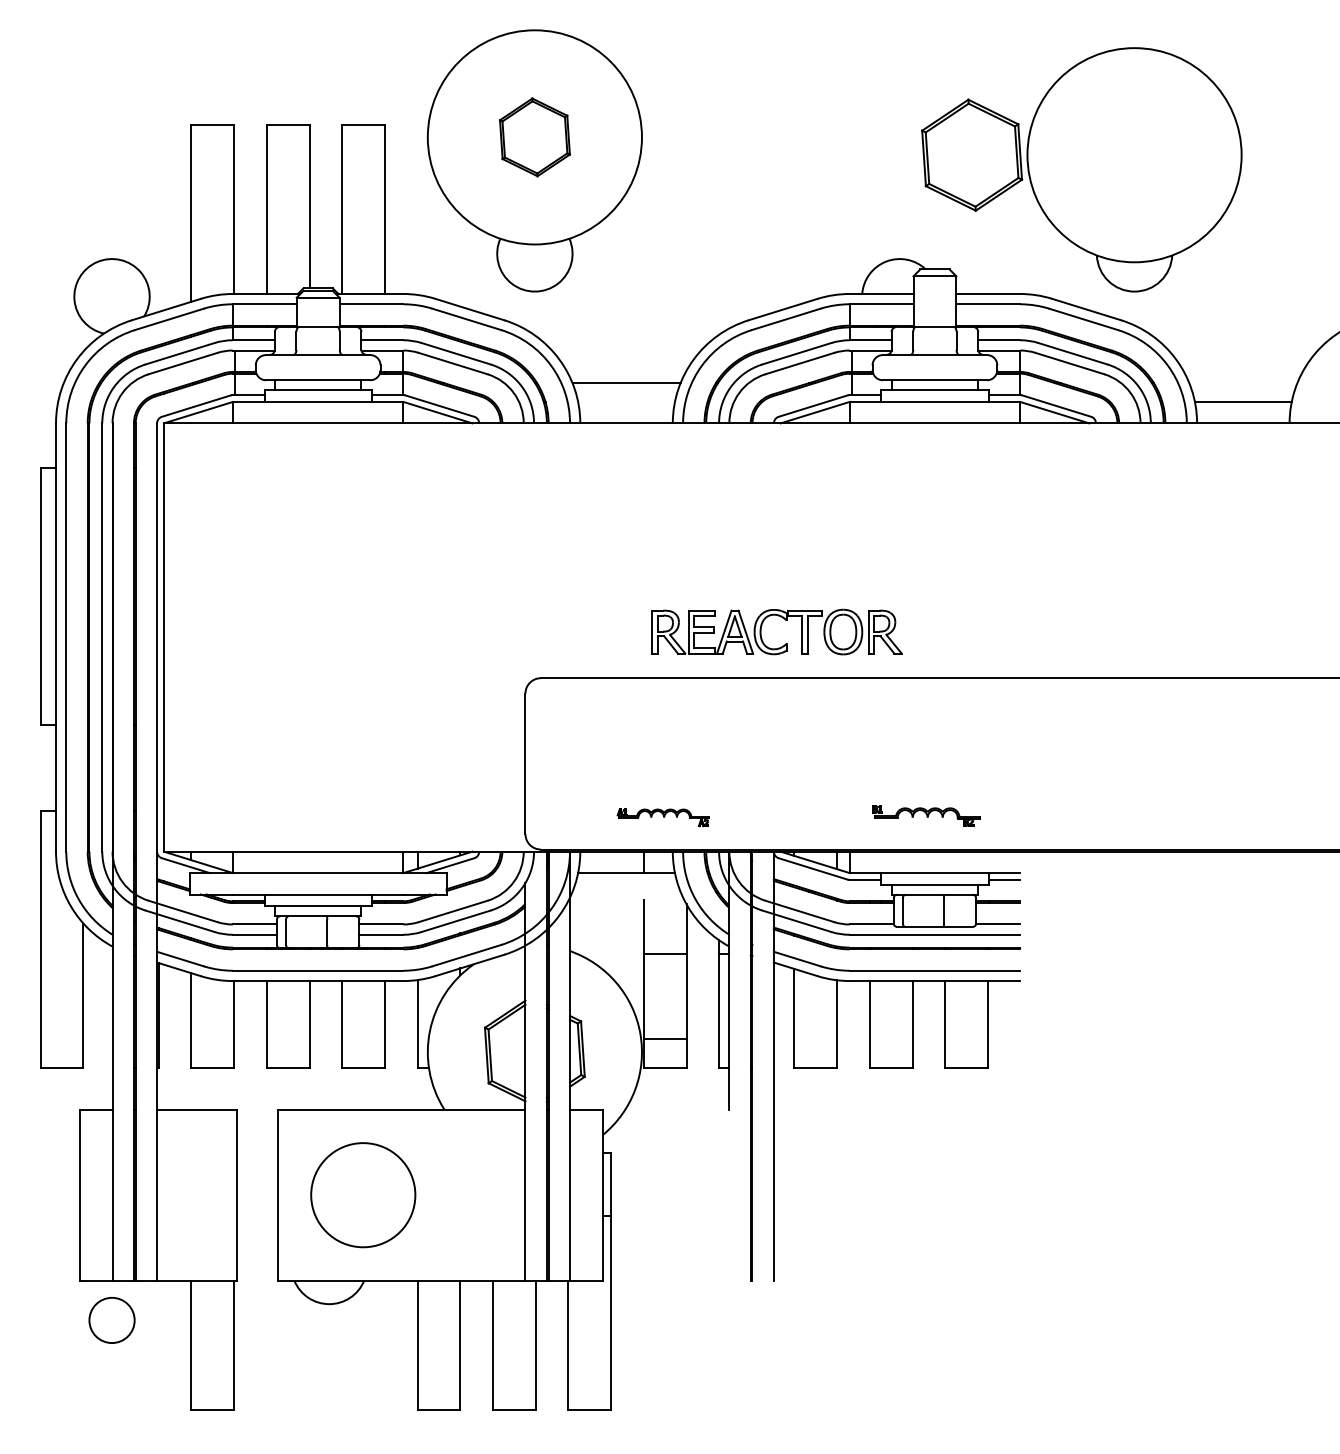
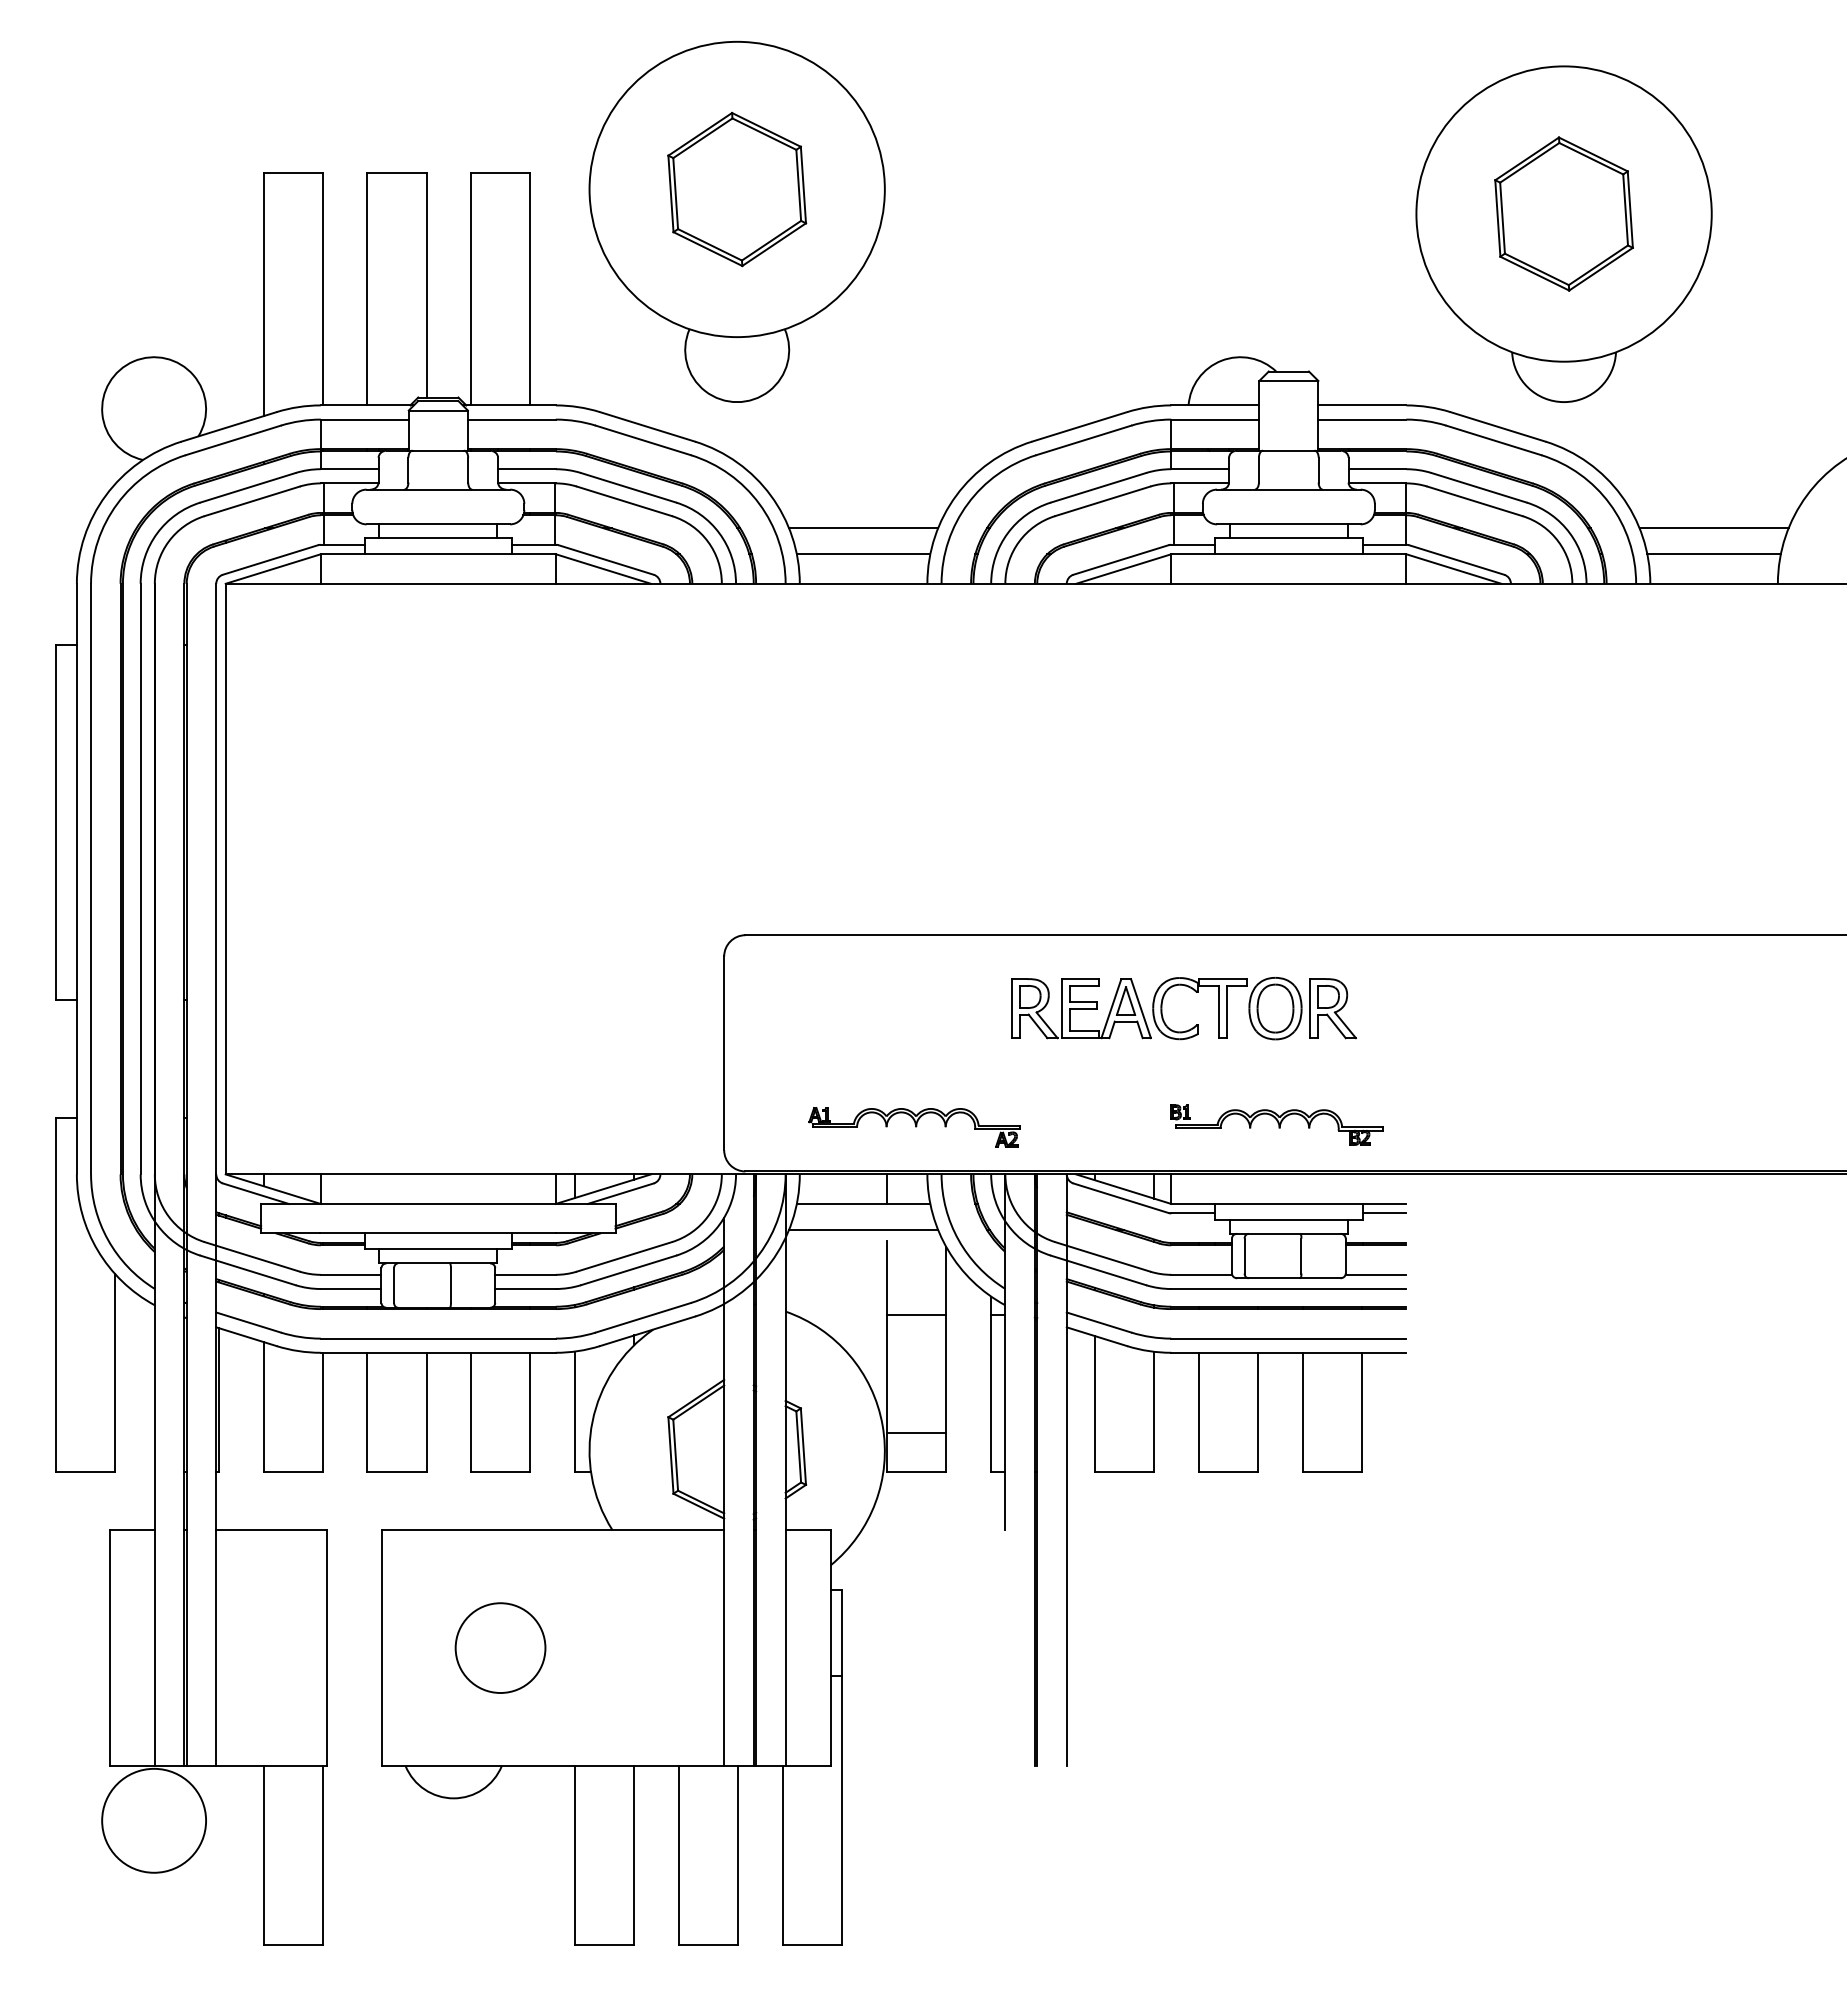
part: (535, 137) -> (737, 189), size x1.43
part: (971, 154) -> (1563, 213), moved
line: (1242, 383) -> (1713, 528), added
line: (626, 402) -> (863, 554), added
part: (785, 620) -> (1195, 992), moved
part: (925, 815) -> (1276, 1124), size x1.43
part: (663, 817) -> (914, 1127), size x1.67
line: (626, 891) -> (863, 1229), added
circle: (363, 1195) -> (500, 1648), size x0.62
circle: (112, 1320) -> (154, 1820), size x1.67

